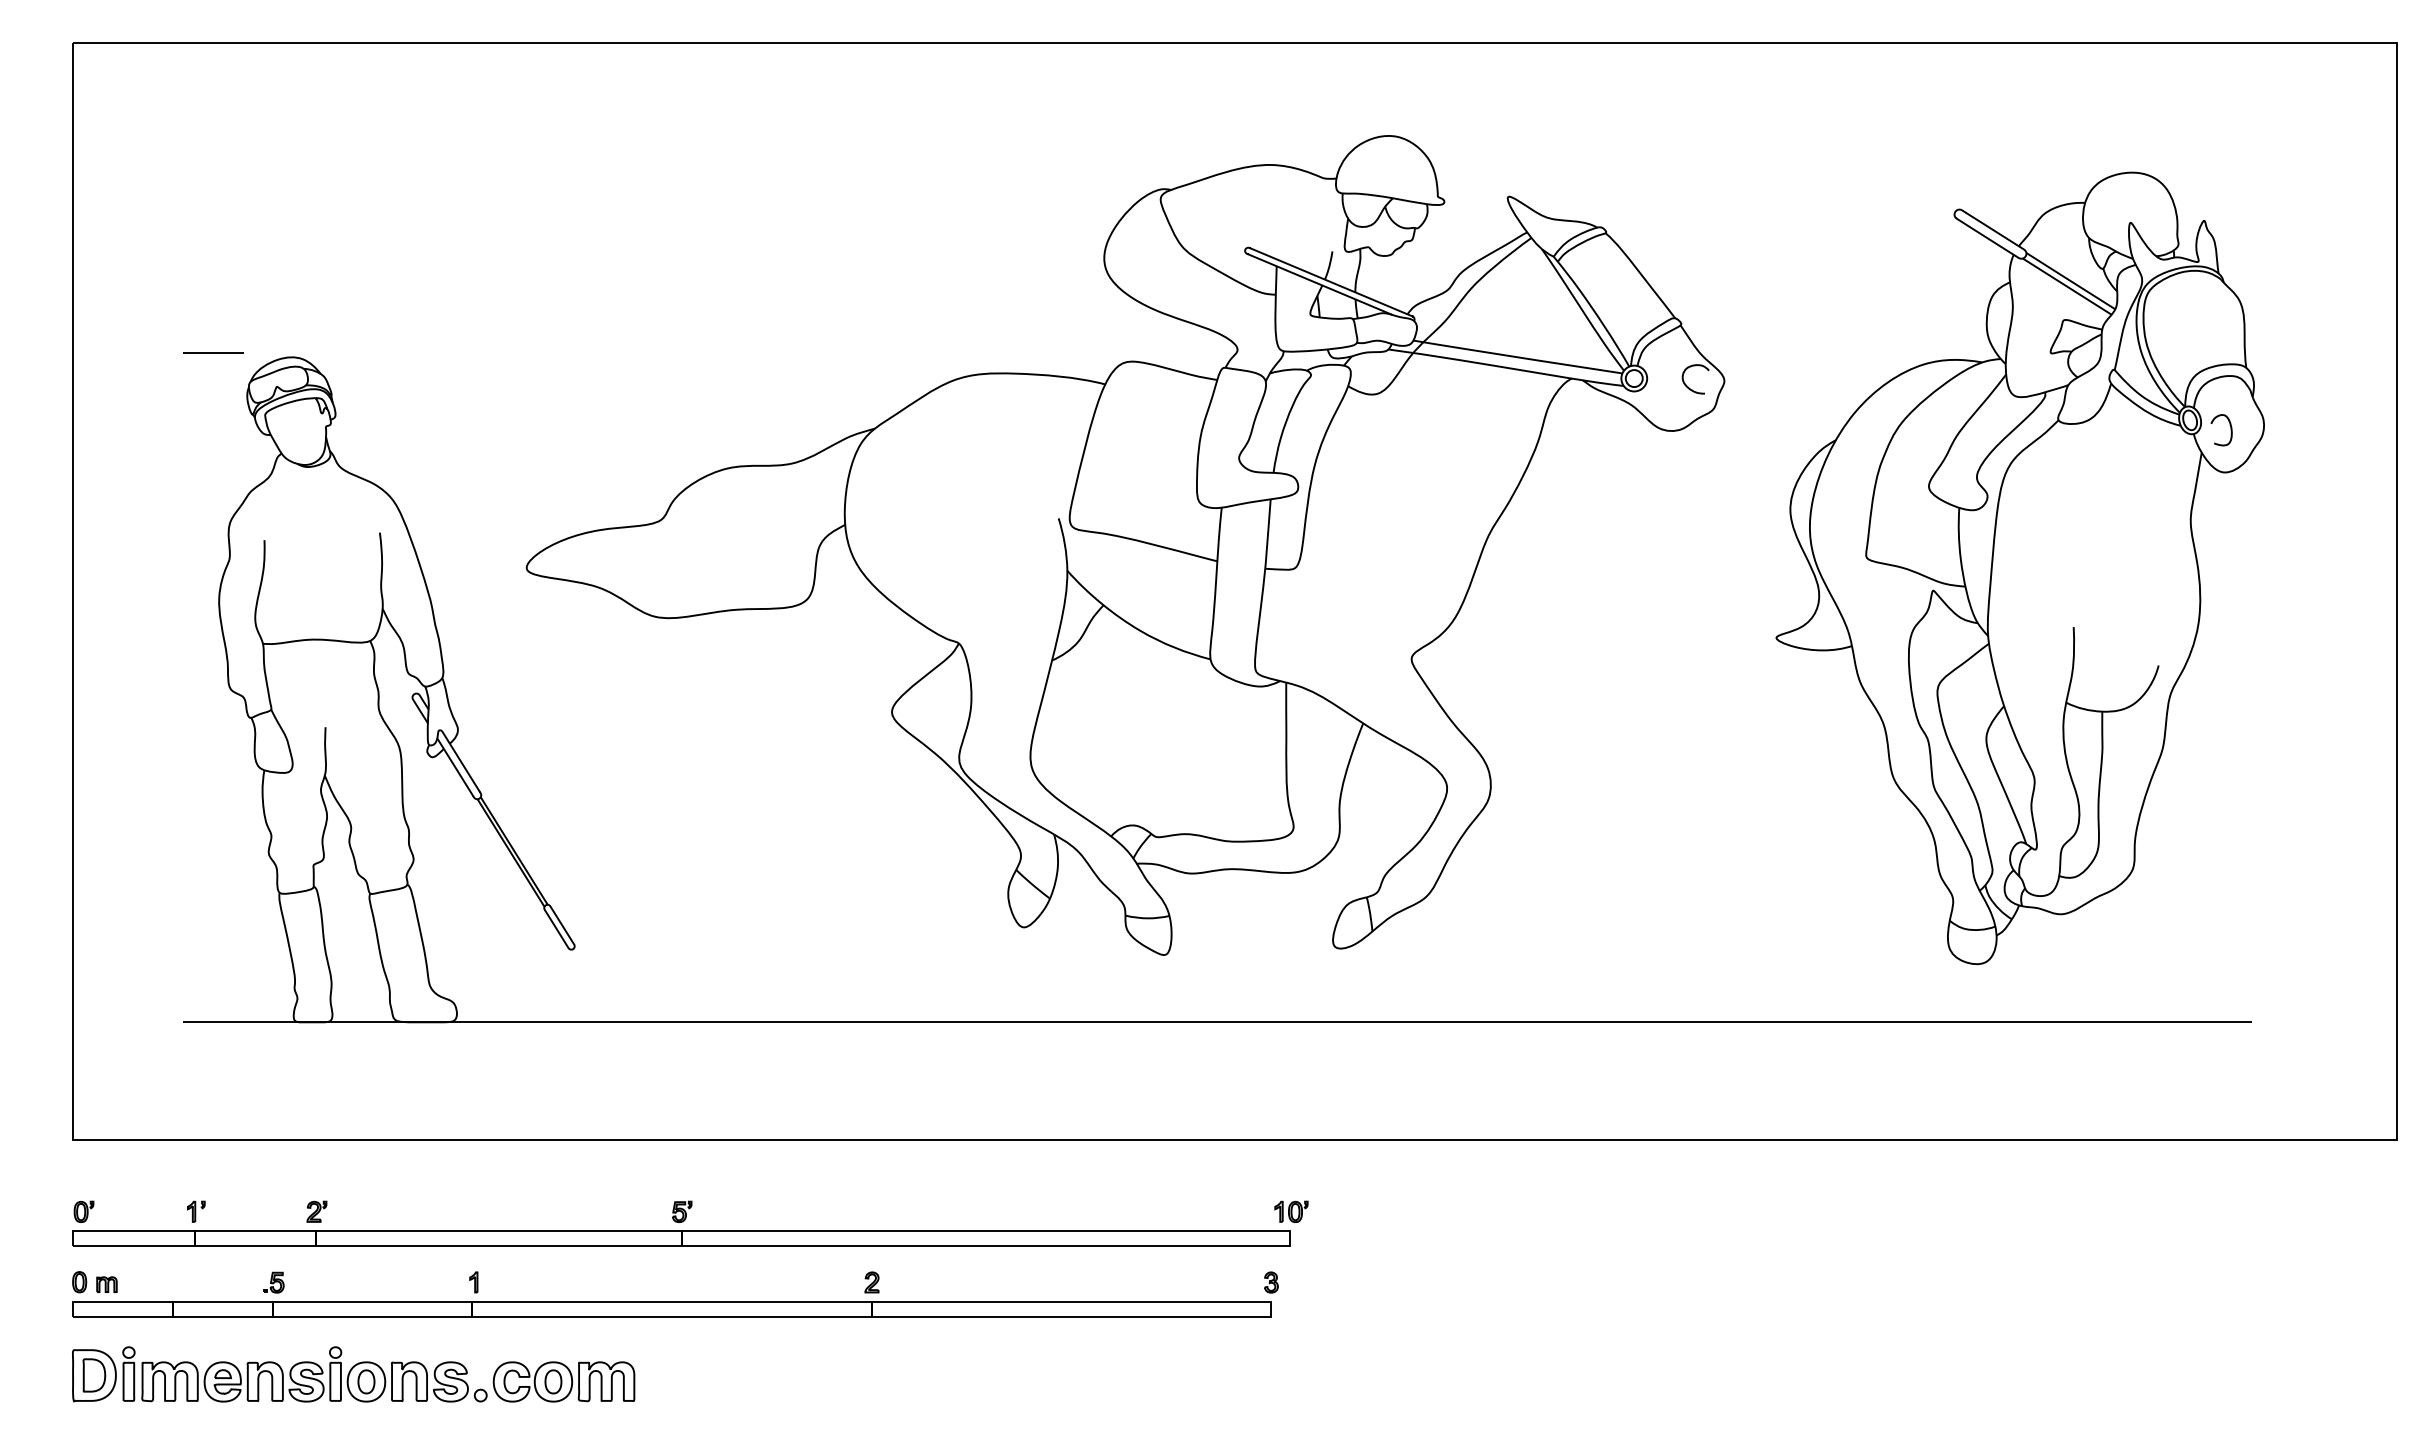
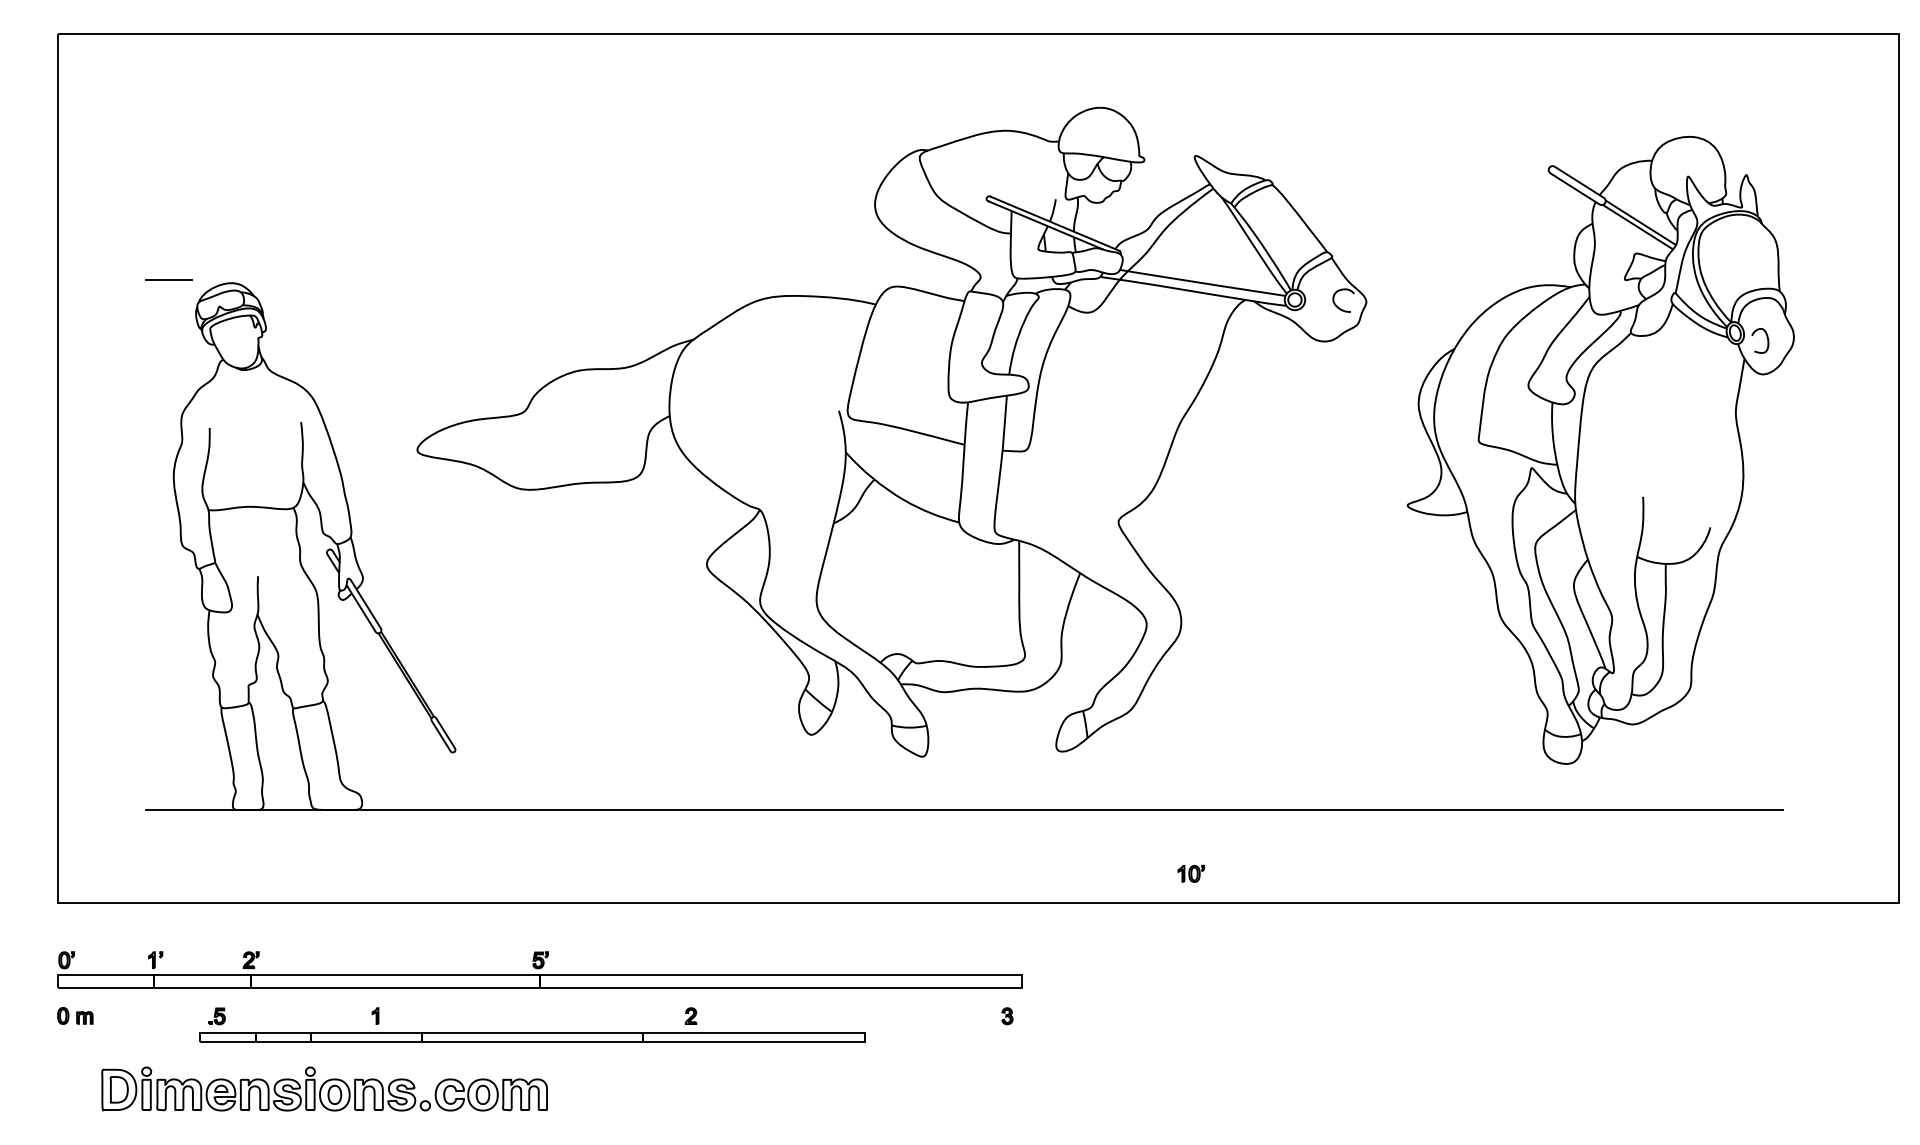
part: (1291, 1211) -> (1191, 873), moved
part: (671, 1309) -> (532, 1037), size x0.7
part: (353, 1374) -> (324, 1089), moved

